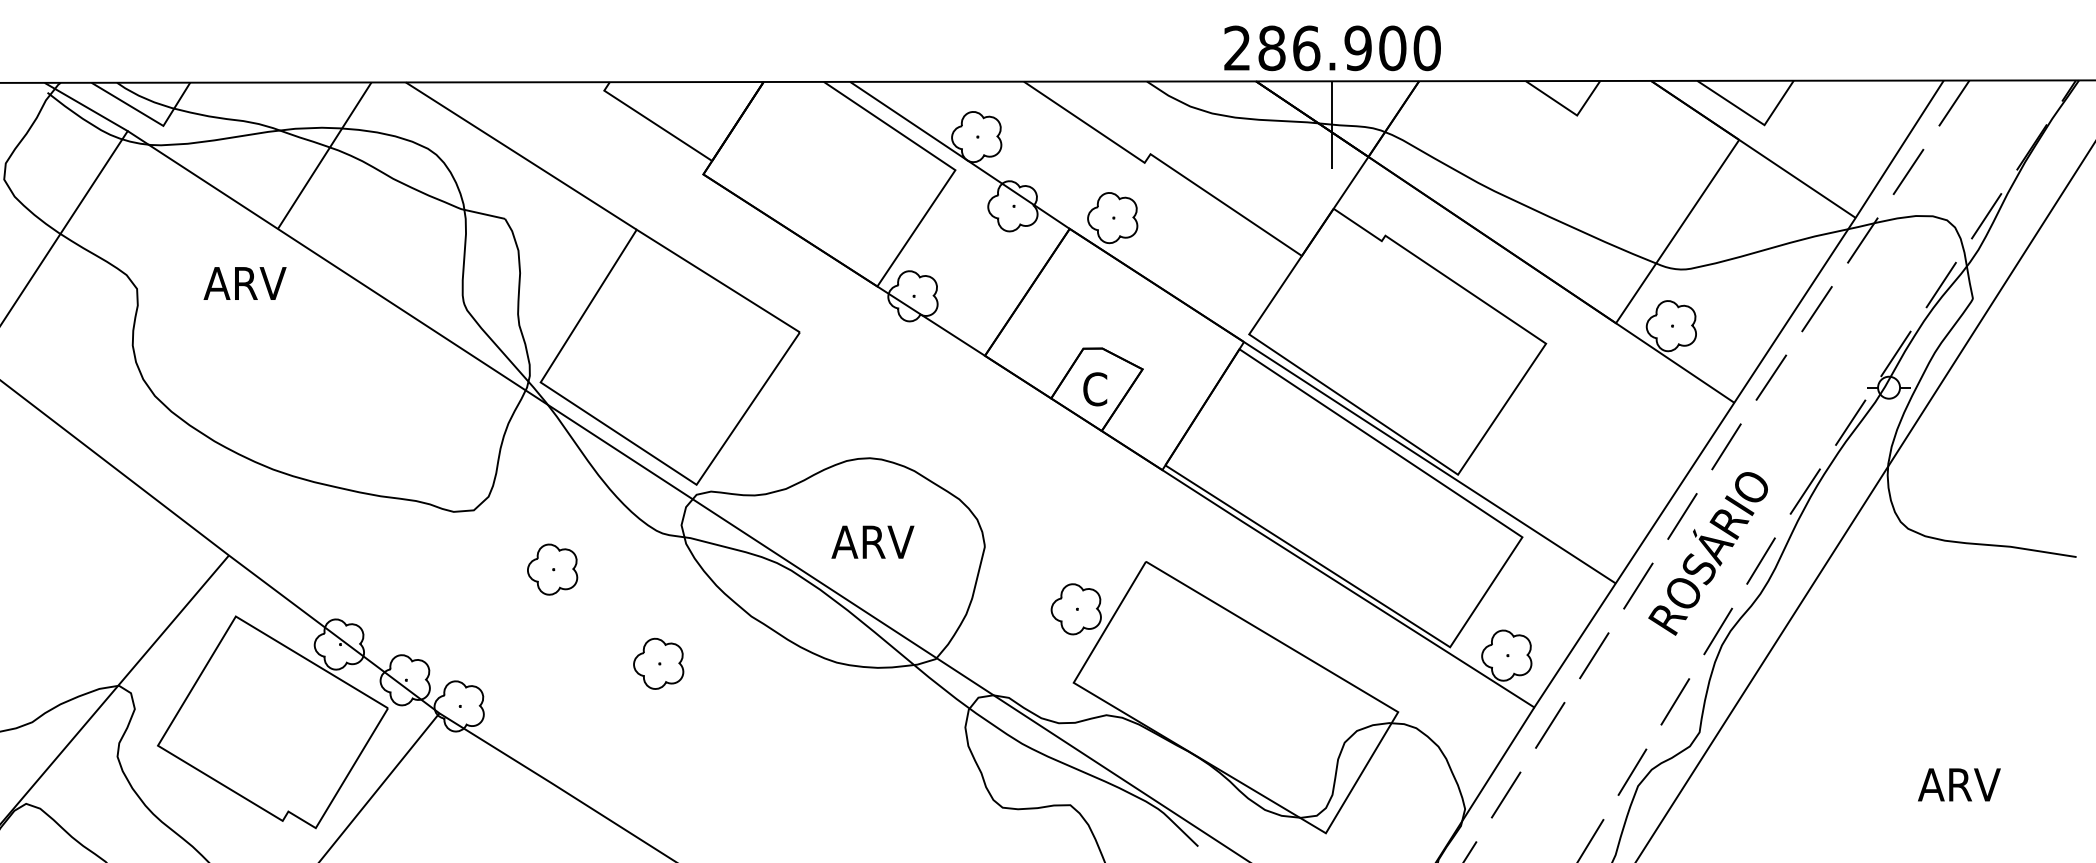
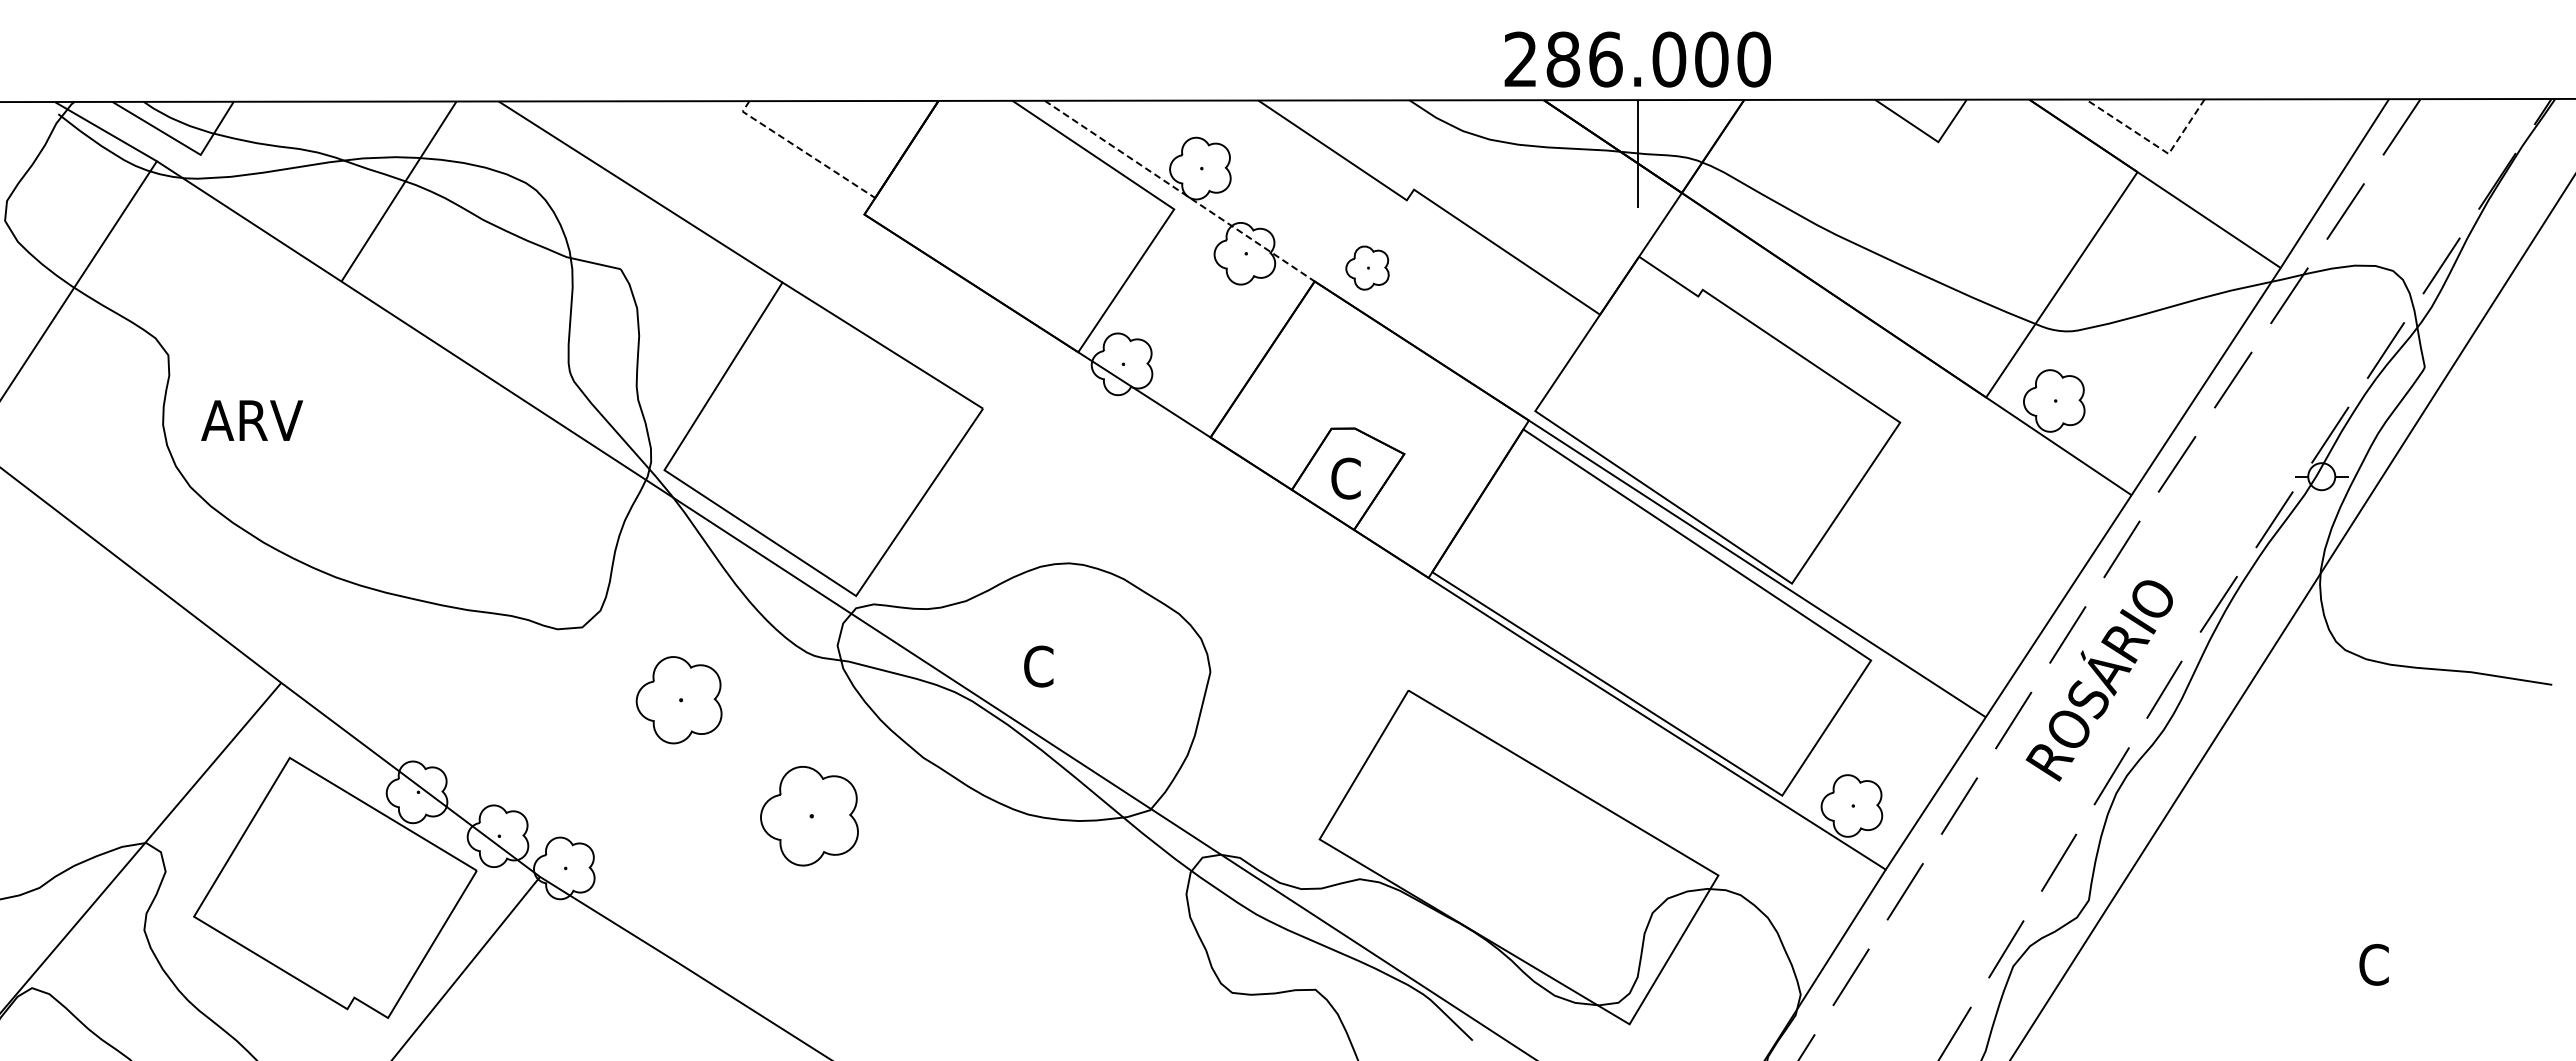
text: (1358, 48) -> (1669, 59), 286.900 -> 286.000
line: (1753, 118) -> (2155, 145), solid -> dashed
line: (653, 123) -> (803, 151), solid -> dashed
line: (960, 155) -> (1180, 191), solid -> dashed
part: (1112, 217) -> (1367, 267), size x0.7
text: (245, 283) -> (252, 420), moved
text: (872, 542) -> (1072, 666), ARV -> C
part: (552, 569) -> (678, 700), size x1.4
part: (1076, 608) -> (1322, 748), removed
part: (658, 663) -> (809, 815), size x1.6
text: (1959, 784) -> (2408, 964), ARV -> C

